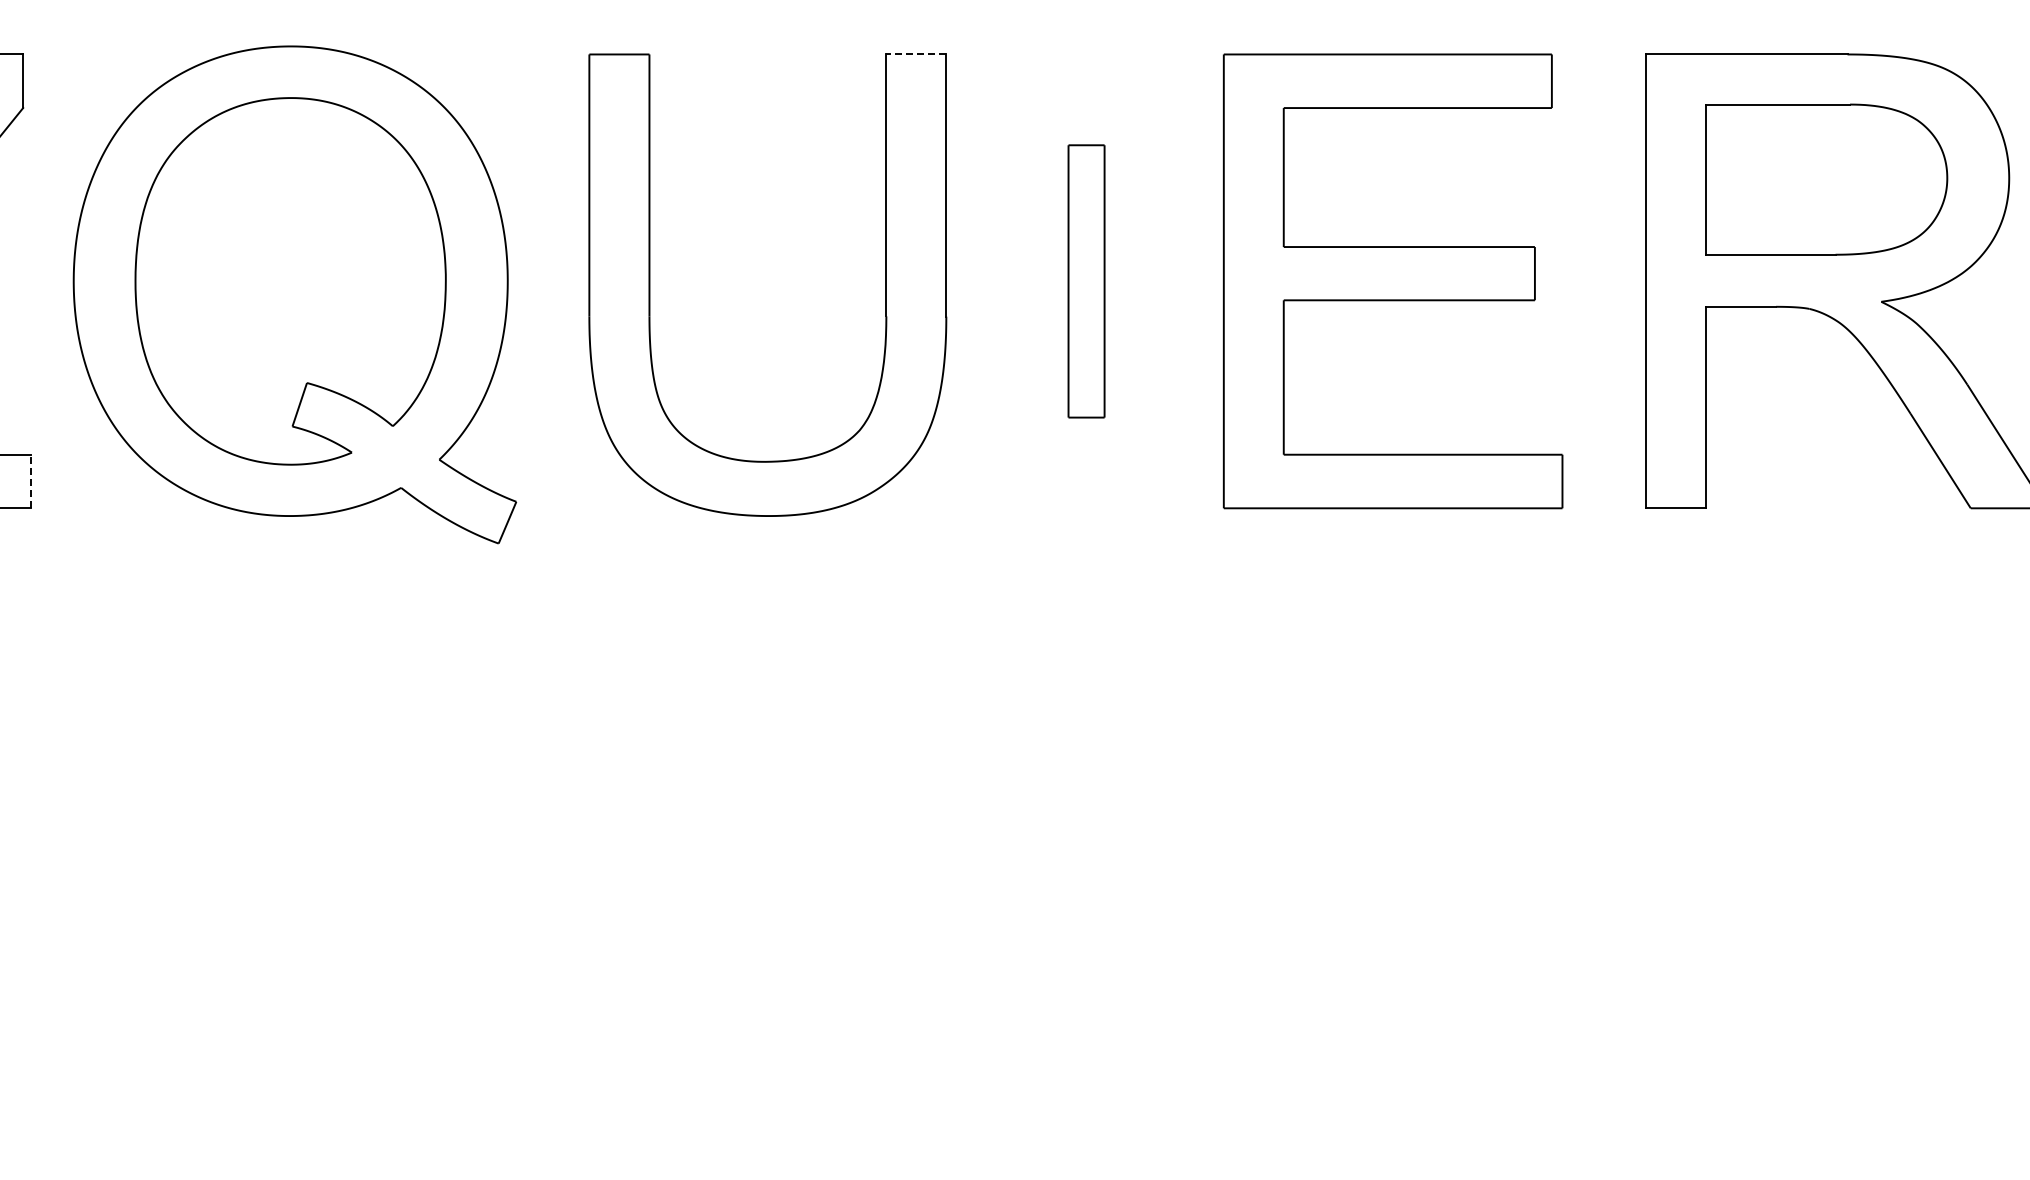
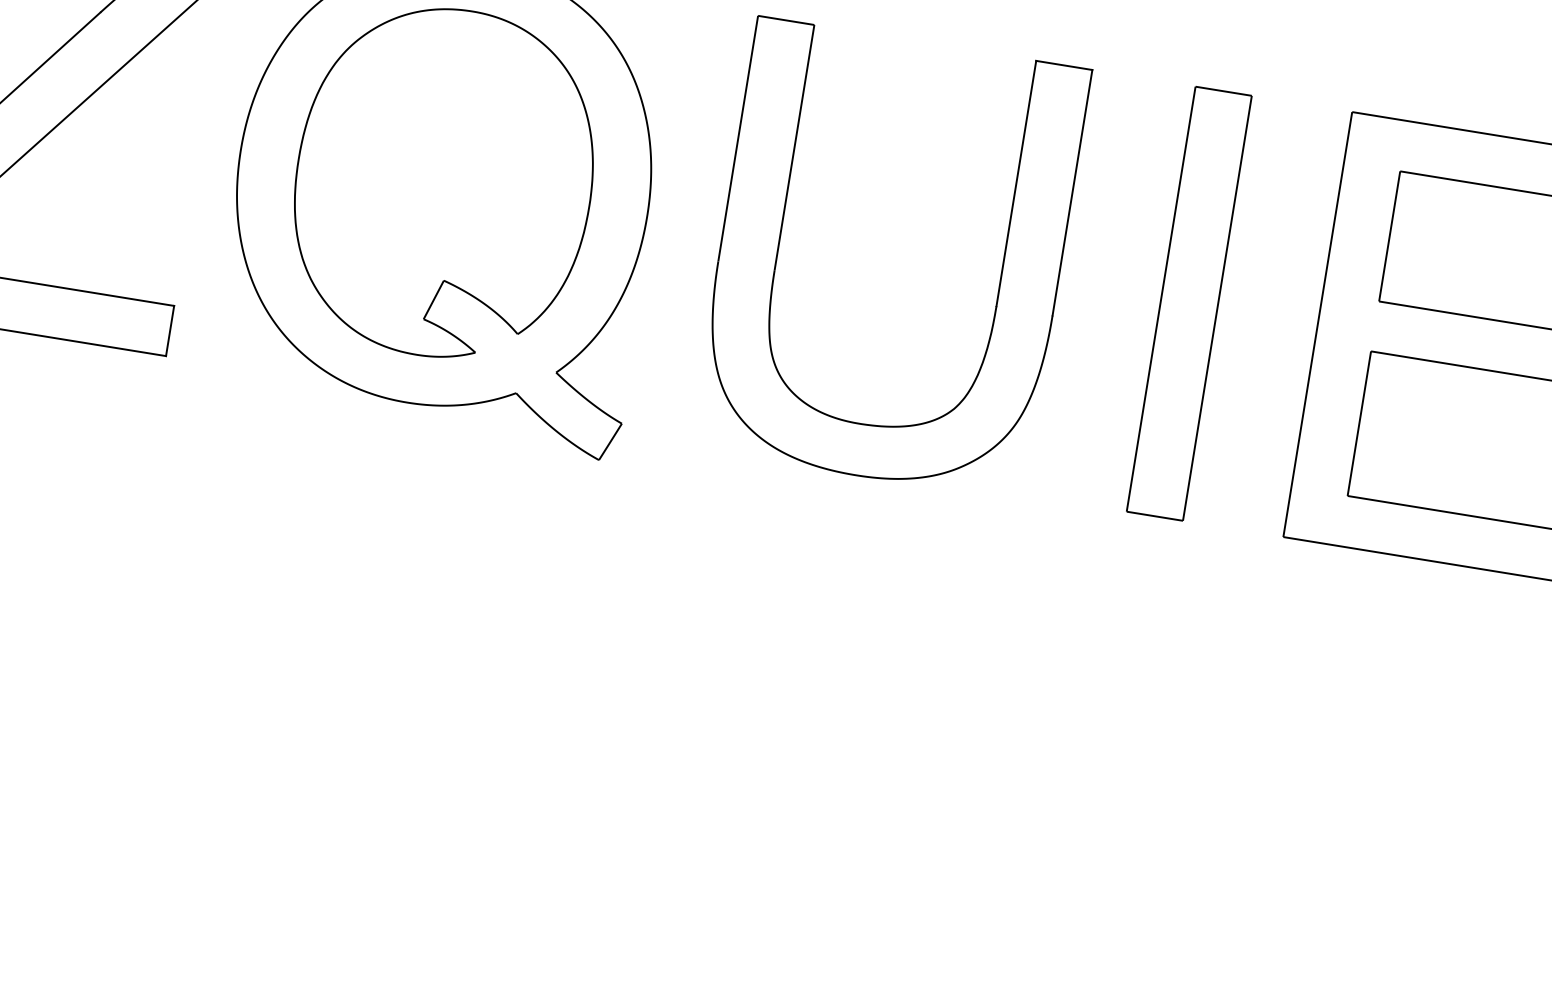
line: (916, 54) -> (1064, 65), dashed -> solid
part: (1086, 281) -> (1189, 303), size x1.67
line: (30, 481) -> (170, 330), dashed -> solid

